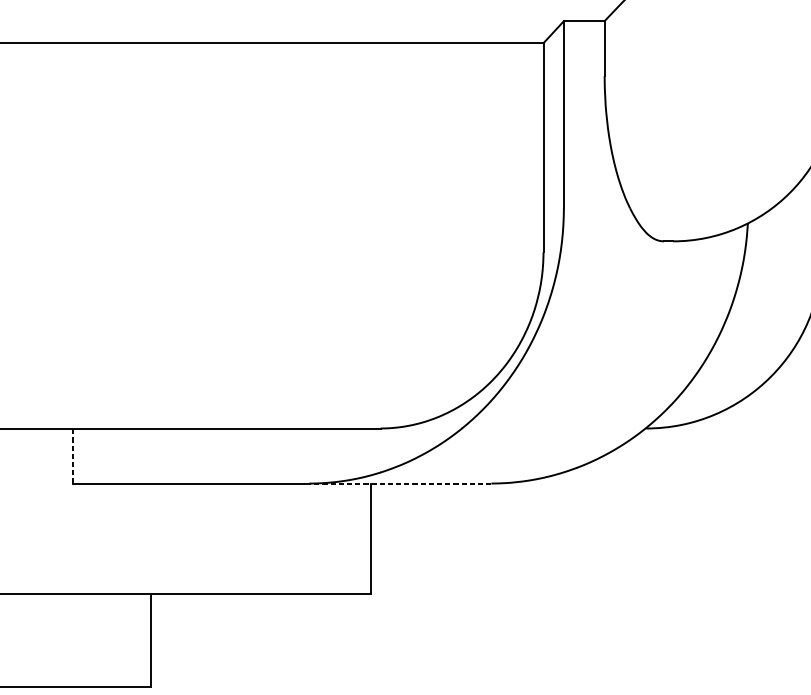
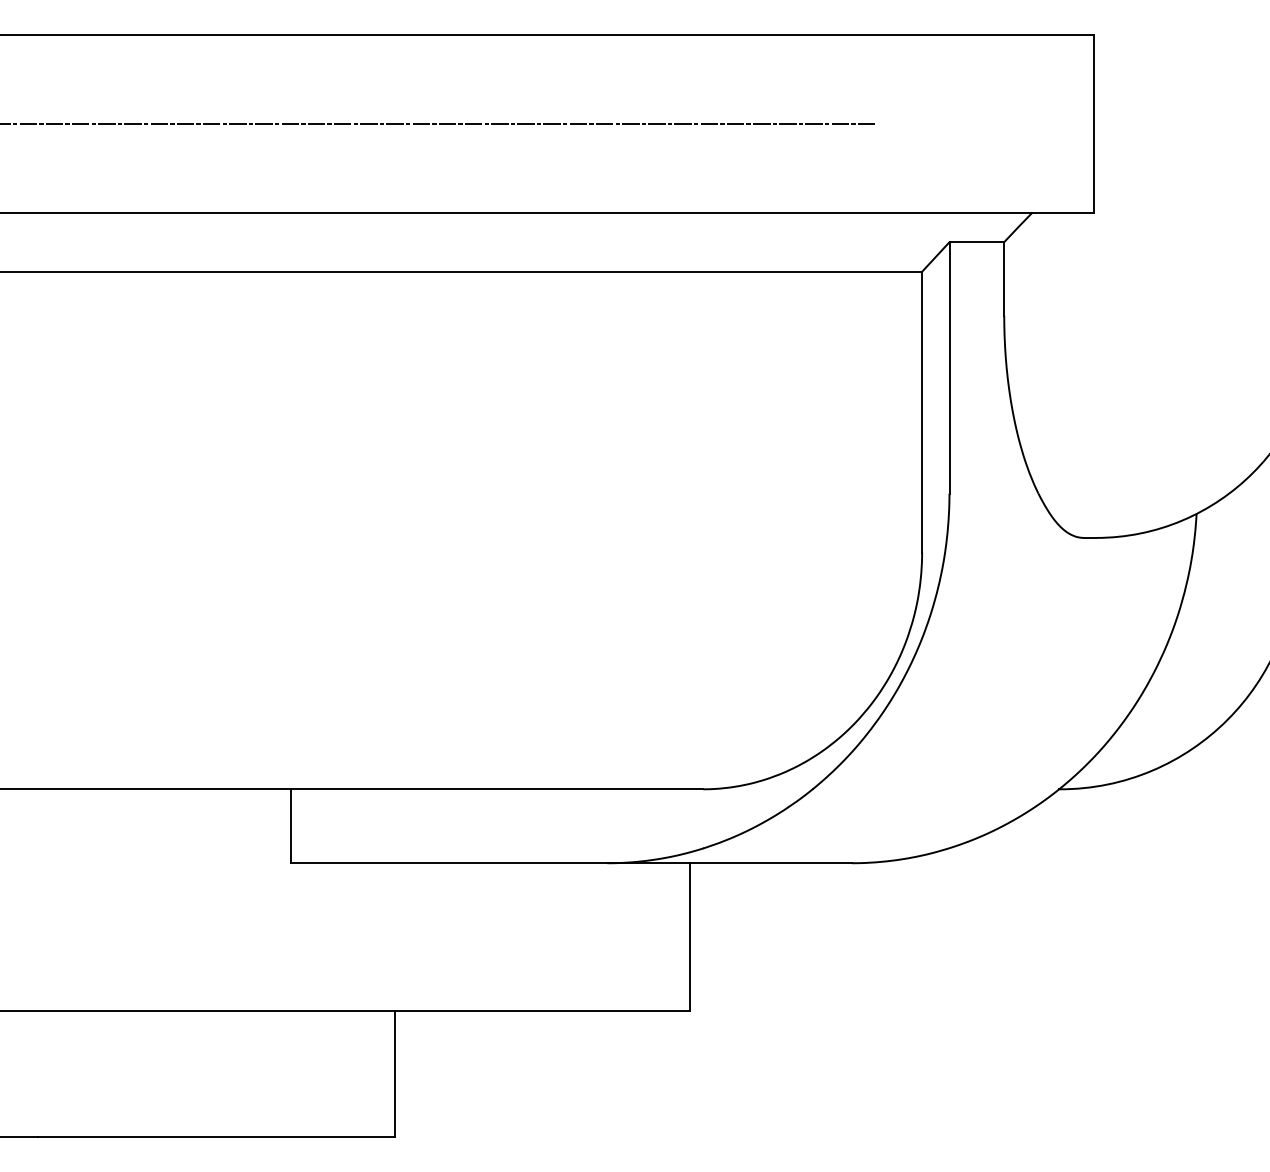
line: (73, 456) -> (290, 826), dashed -> solid
line: (400, 483) -> (729, 863), dashed -> solid

